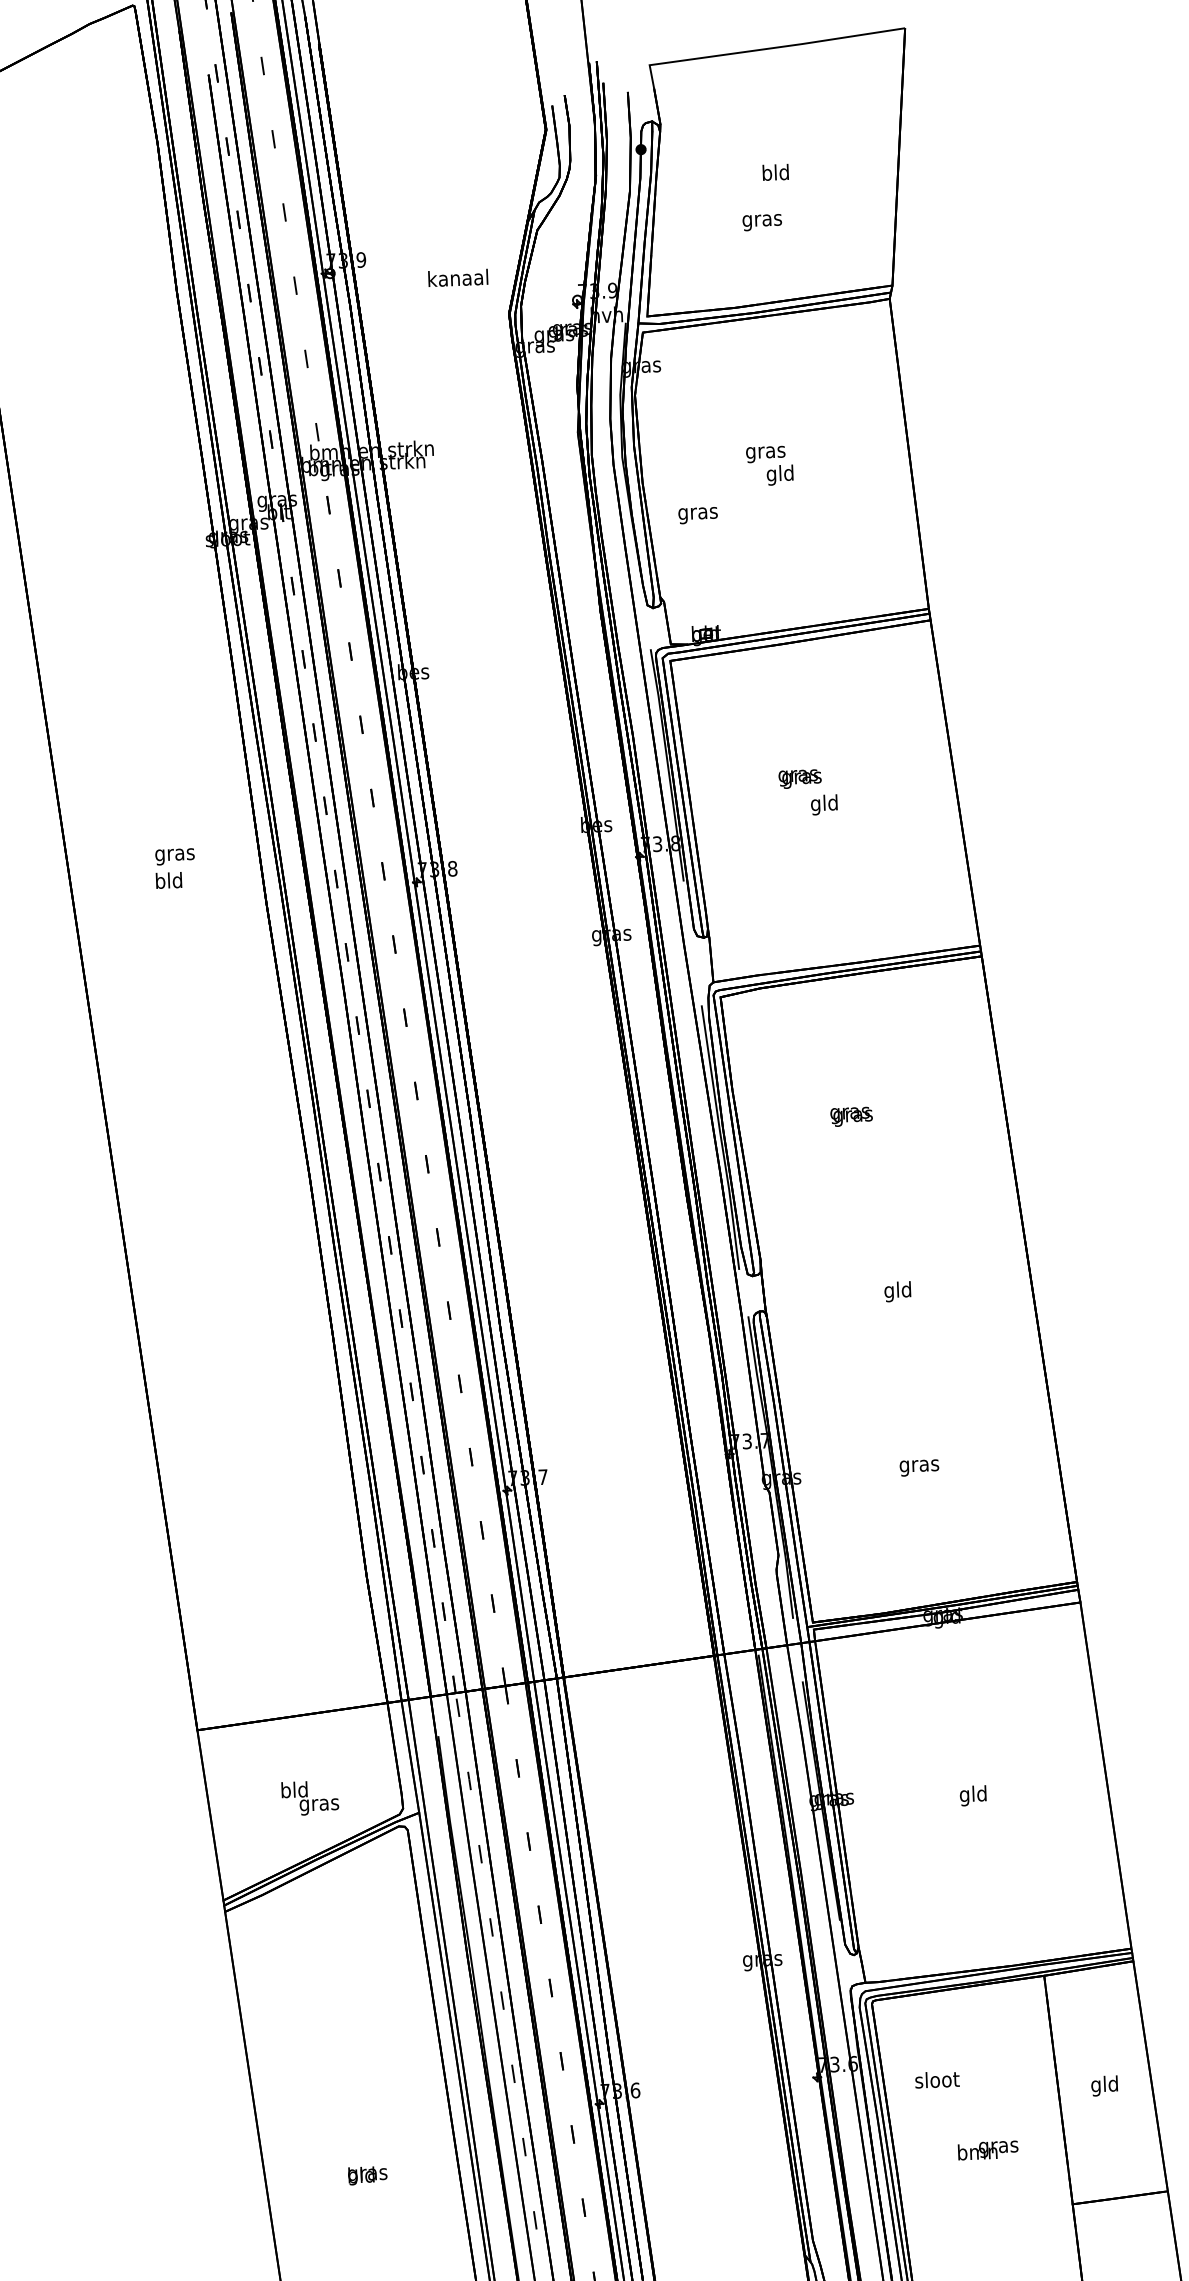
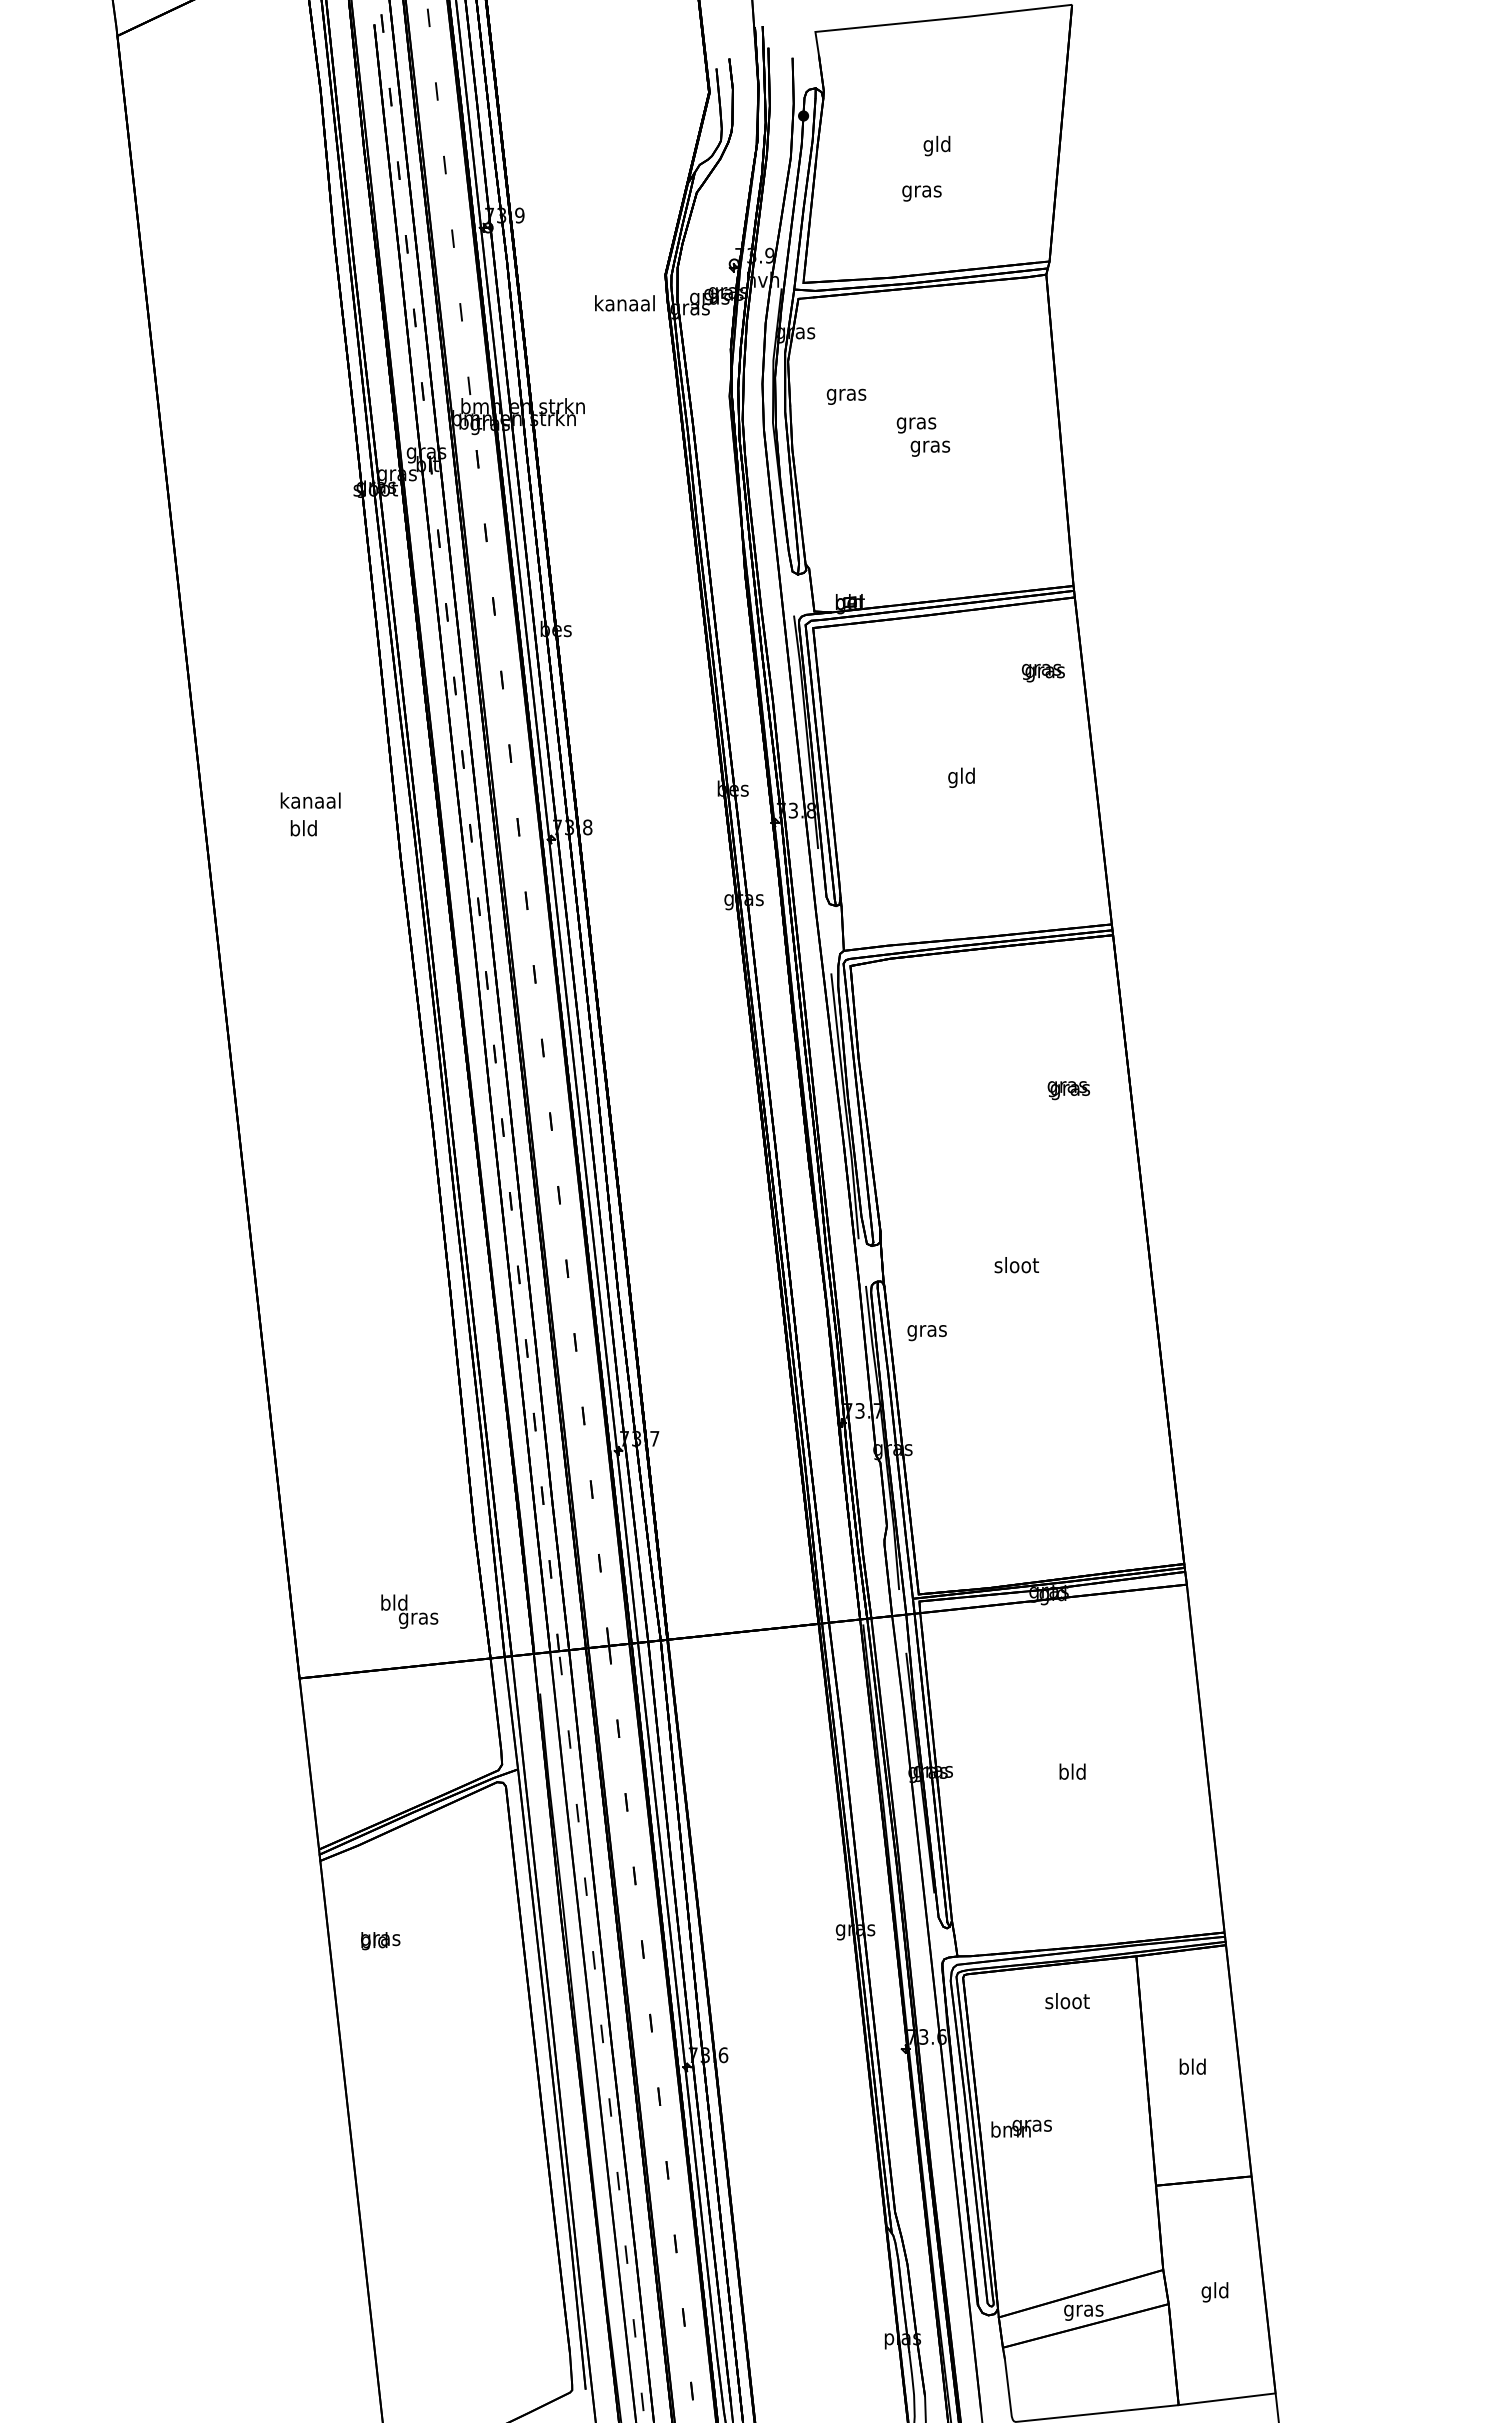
text: (767, 174) -> (928, 145), bld -> gld
text: (457, 278) -> (624, 303), moved
text: (780, 475) -> (930, 446), gld -> gras
text: (698, 515) -> (846, 396), moved
text: (800, 778) -> (1043, 672), moved
text: (174, 854) -> (310, 802), gras -> kanaal
text: (851, 1116) -> (1068, 1090), moved
text: (898, 1292) -> (1016, 1267), gld -> sloot
text: (918, 1468) -> (926, 1333), moved
text: (964, 1795) -> (1063, 1773), gld -> bld
text: (310, 1798) -> (409, 1611), moved
text: (937, 2080) -> (1067, 2001), moved
text: (1095, 2086) -> (1183, 2068), gld -> bld
text: (988, 2150) -> (1021, 2128), moved
text: (367, 2176) -> (380, 1941), moved

